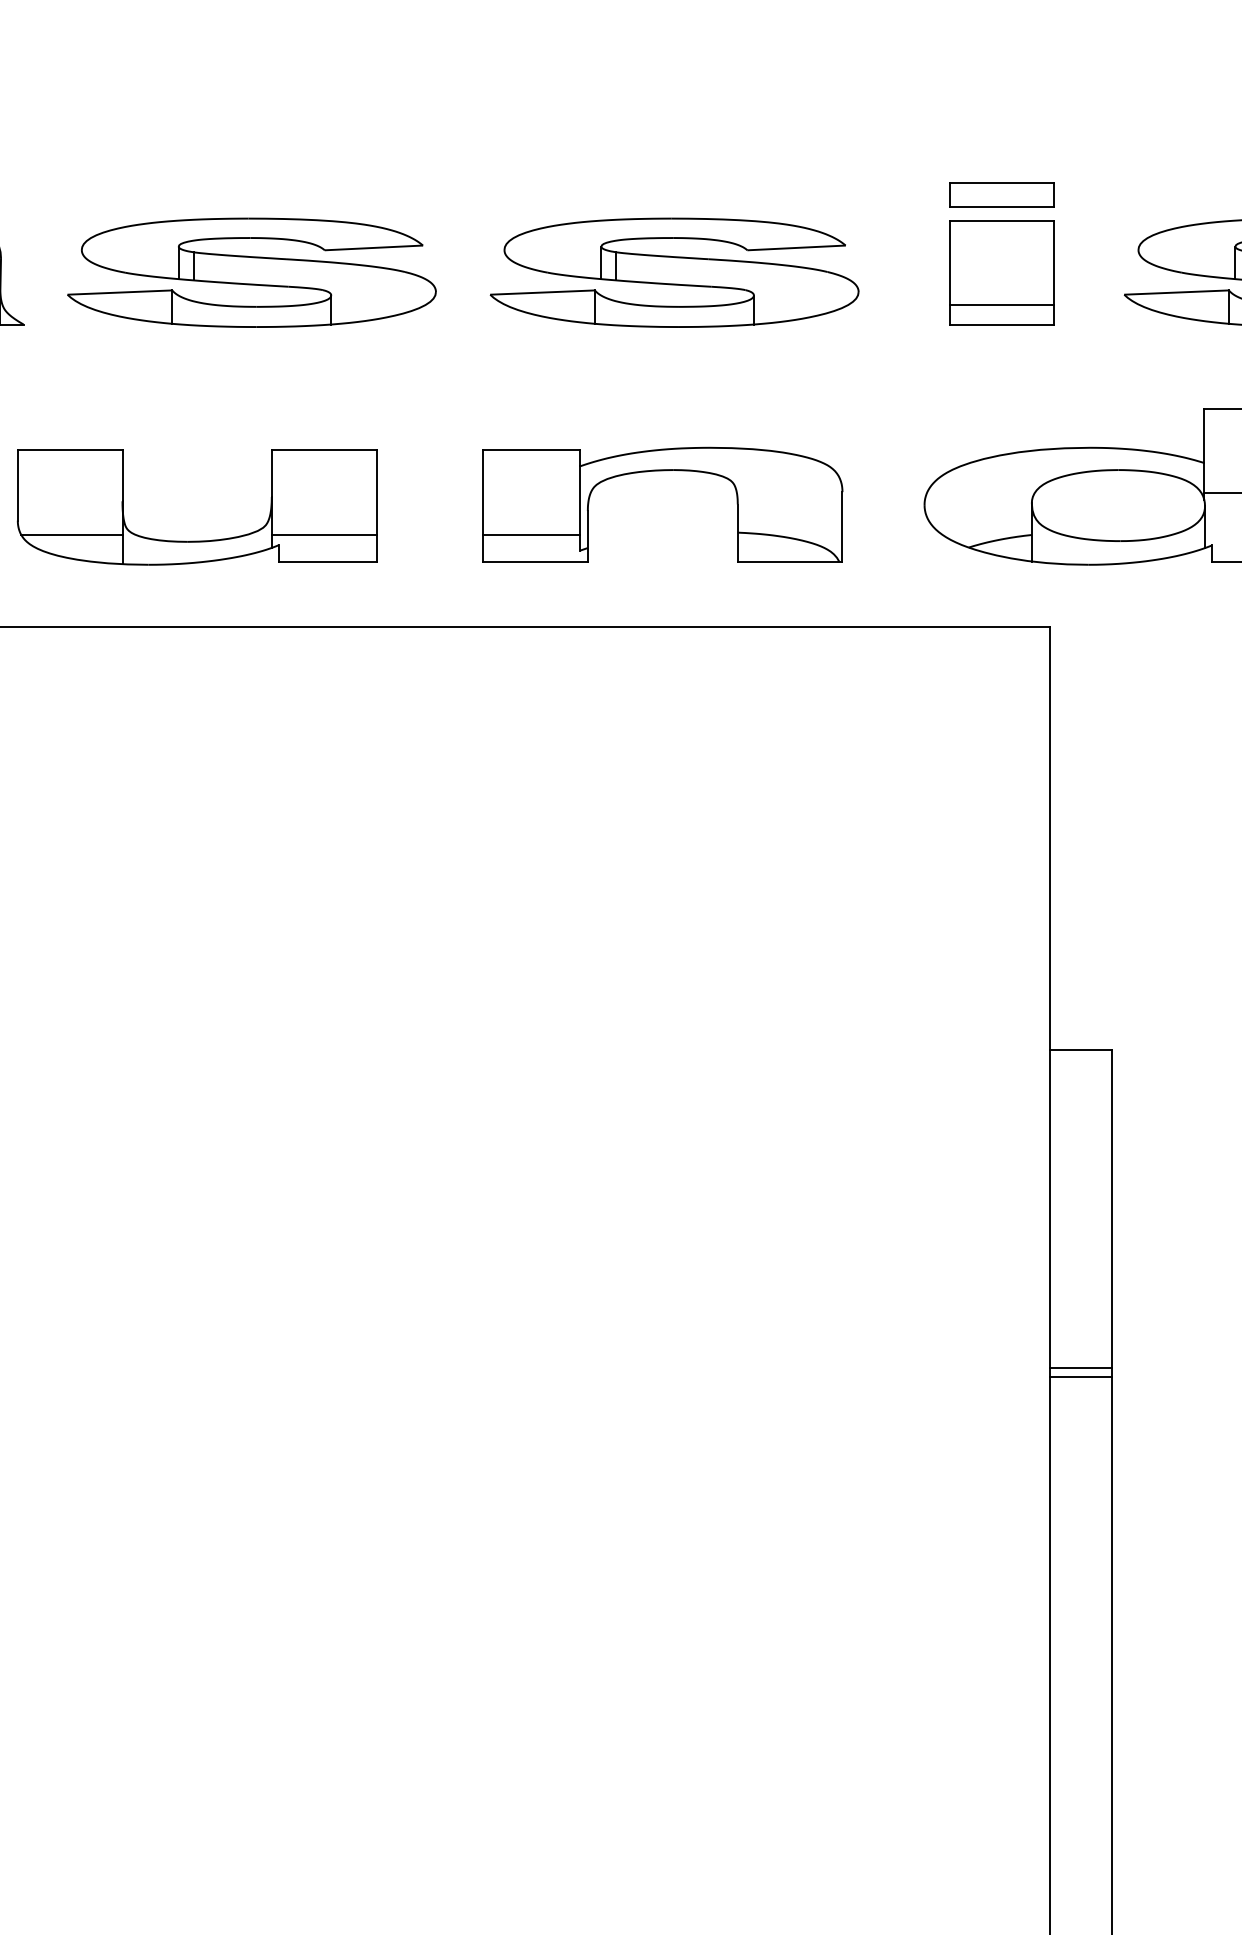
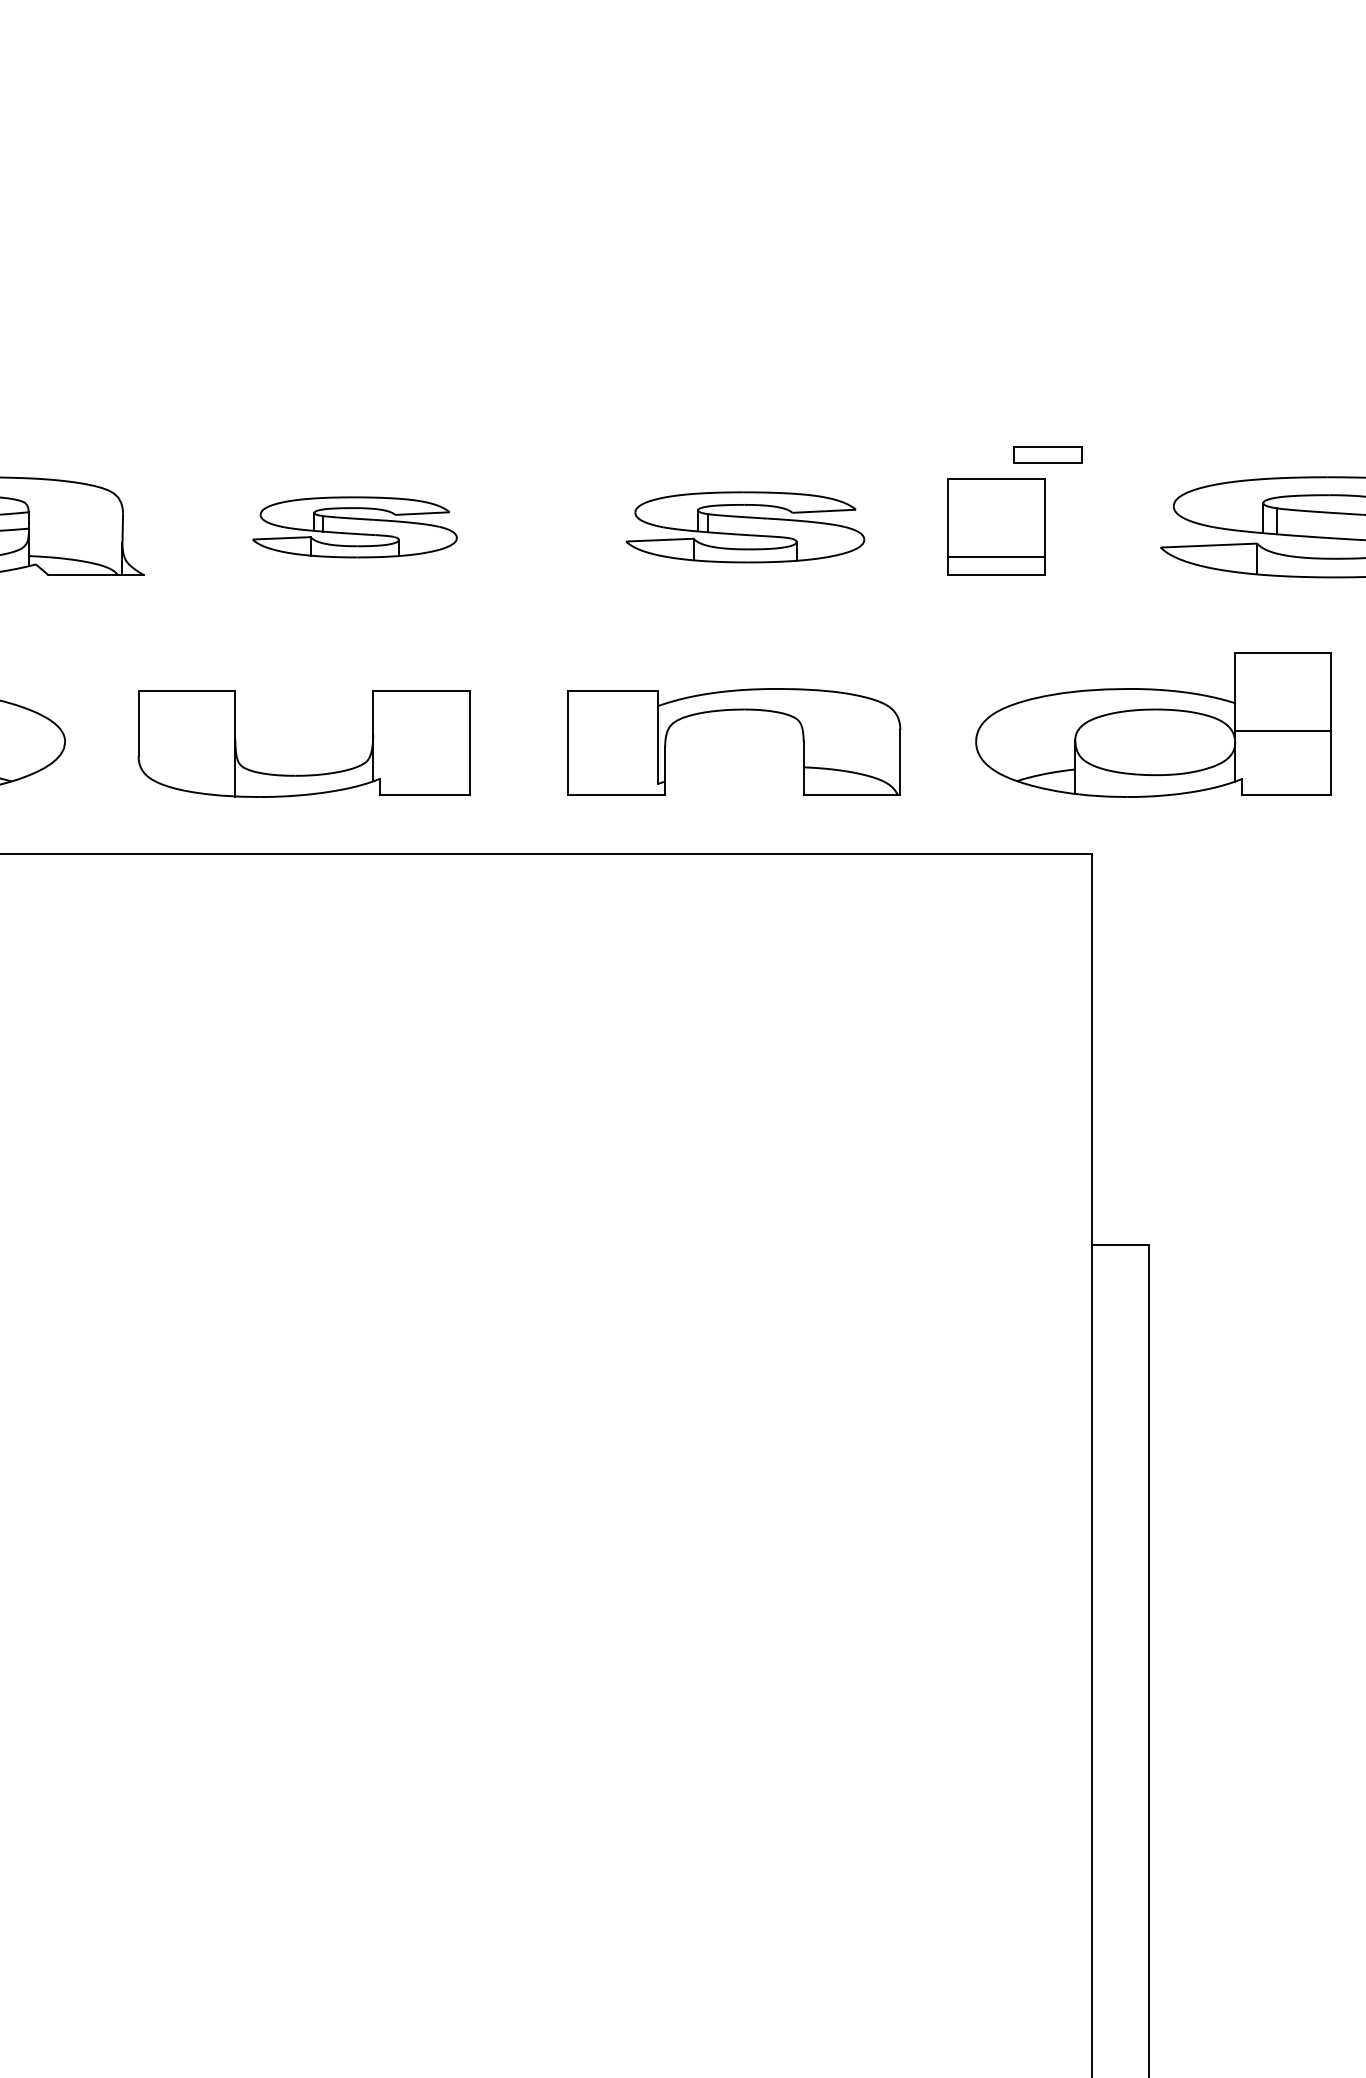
part: (1001, 195) -> (1047, 455), size x0.7
part: (1001, 271) -> (996, 526), moved
part: (251, 273) -> (354, 527), size x0.6
part: (674, 273) -> (745, 527), size x0.7
line: (71, 534) -> (188, 769), removed
line: (324, 534) -> (421, 769), removed
line: (530, 534) -> (612, 769), removed
line: (1080, 1367) -> (1120, 1538), removed
line: (1080, 1377) -> (1120, 1547), removed

